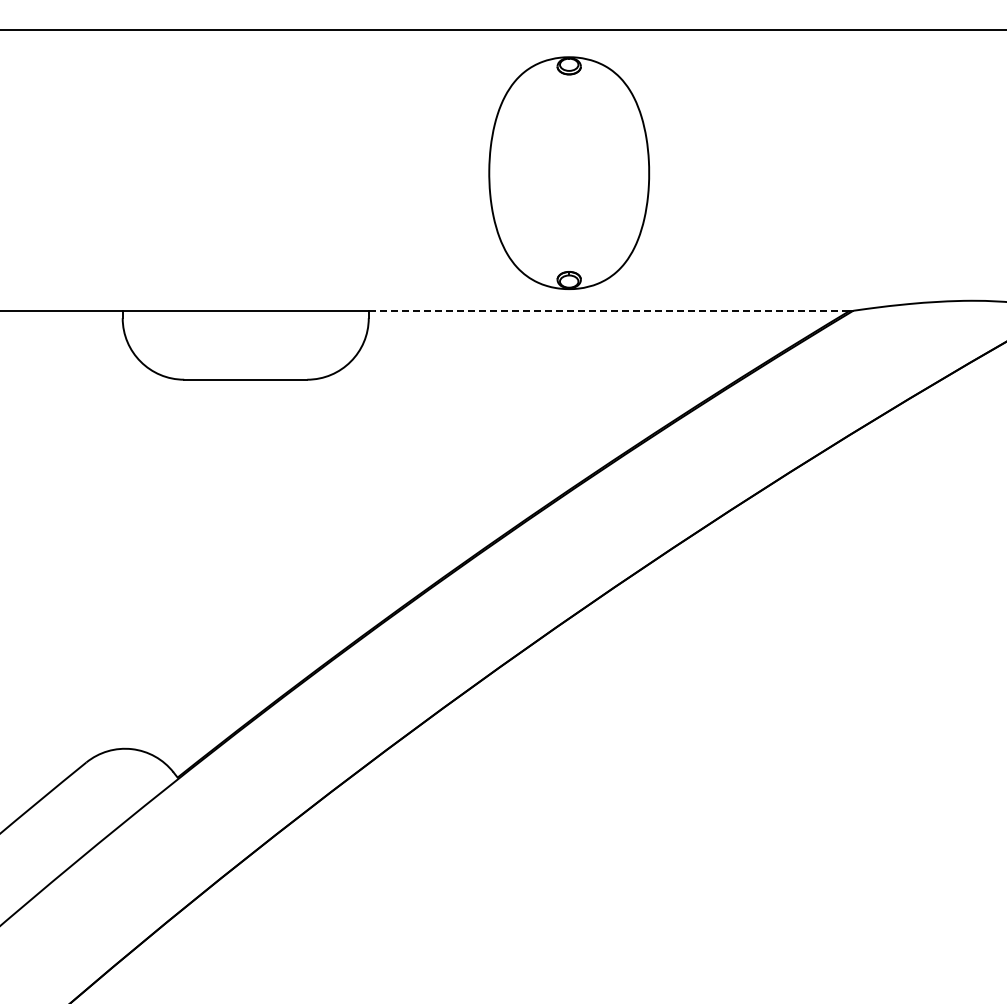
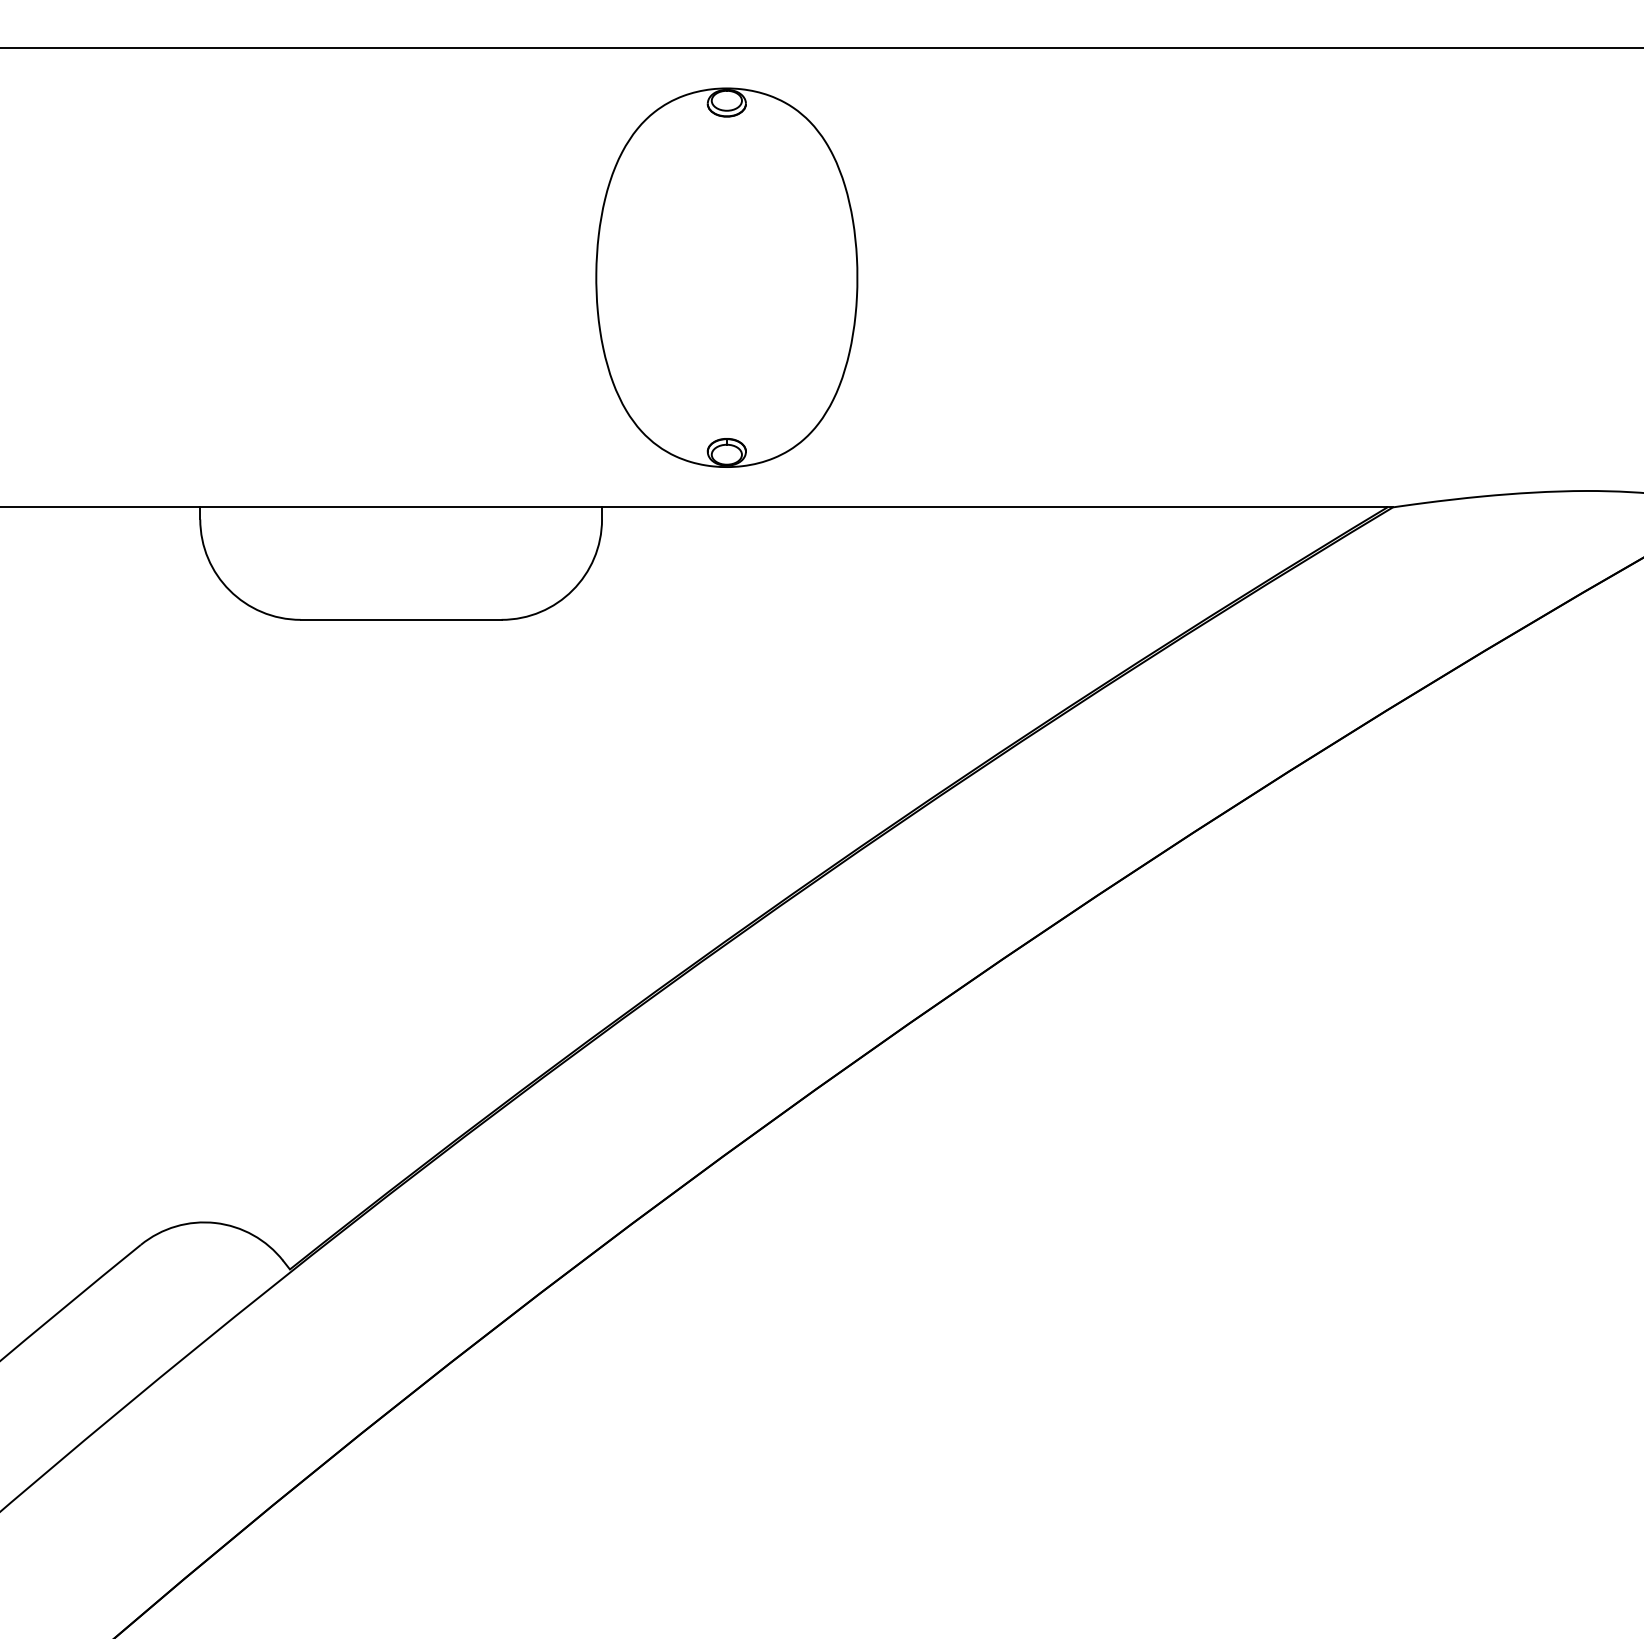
part: (569, 172) -> (727, 276), moved
line: (609, 310) -> (995, 506), dashed -> solid

